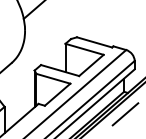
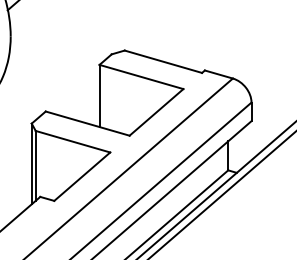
line: (125, 114) -> (231, 220), removed

